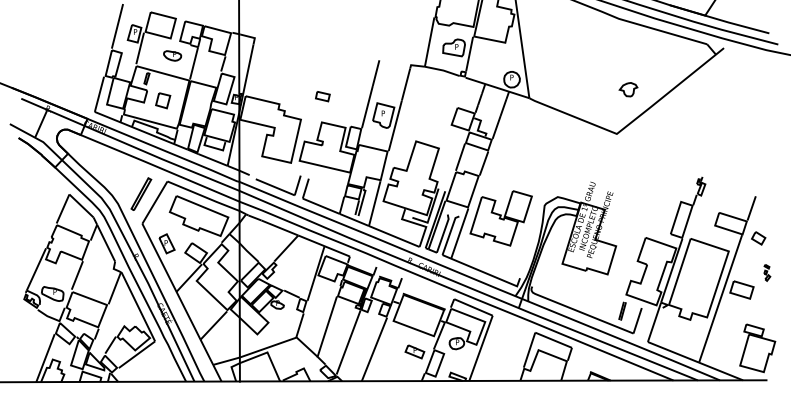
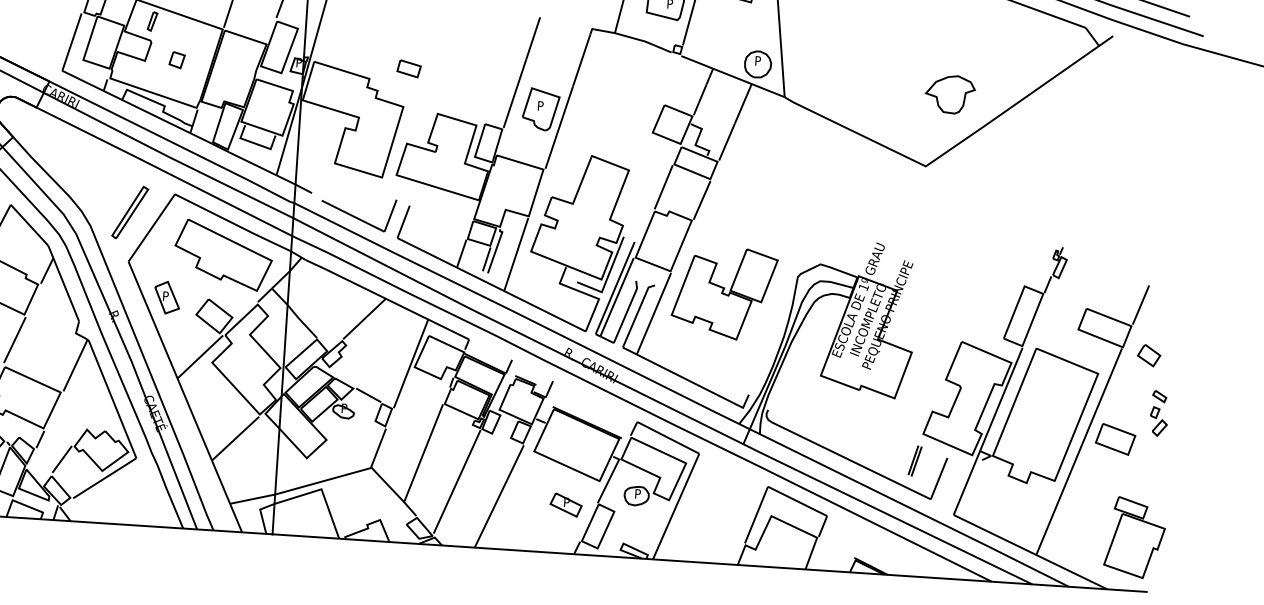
part: (628, 89) -> (950, 93), size x1.67
part: (322, 96) -> (408, 68), moved
part: (163, 100) -> (177, 59), size x0.62
part: (767, 272) -> (1159, 413), size x1.67

